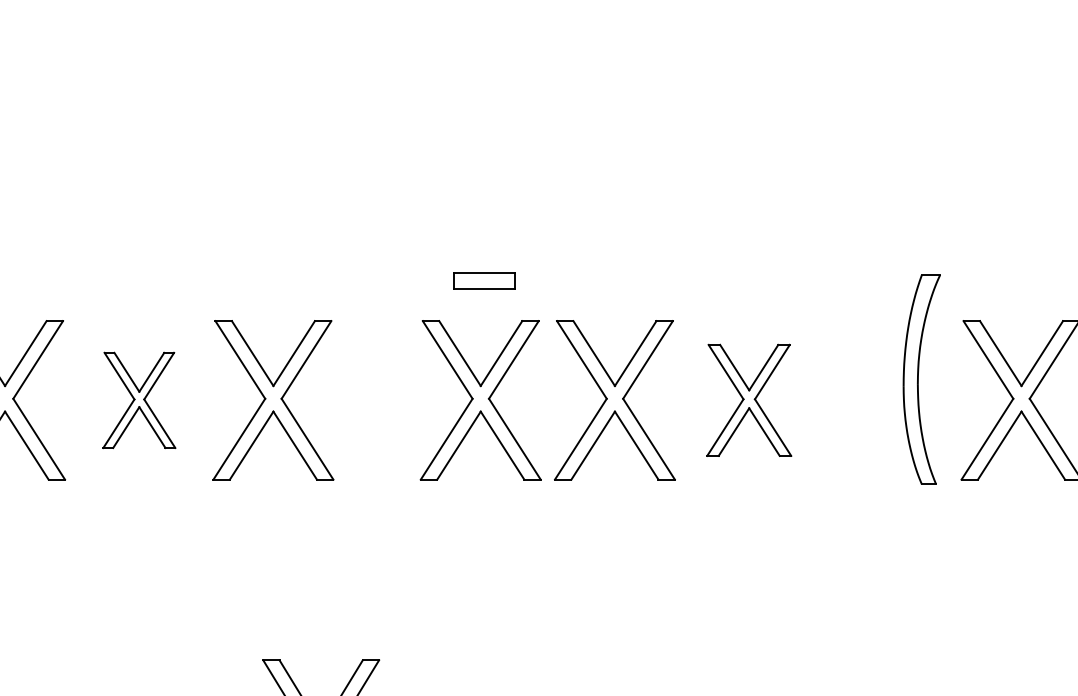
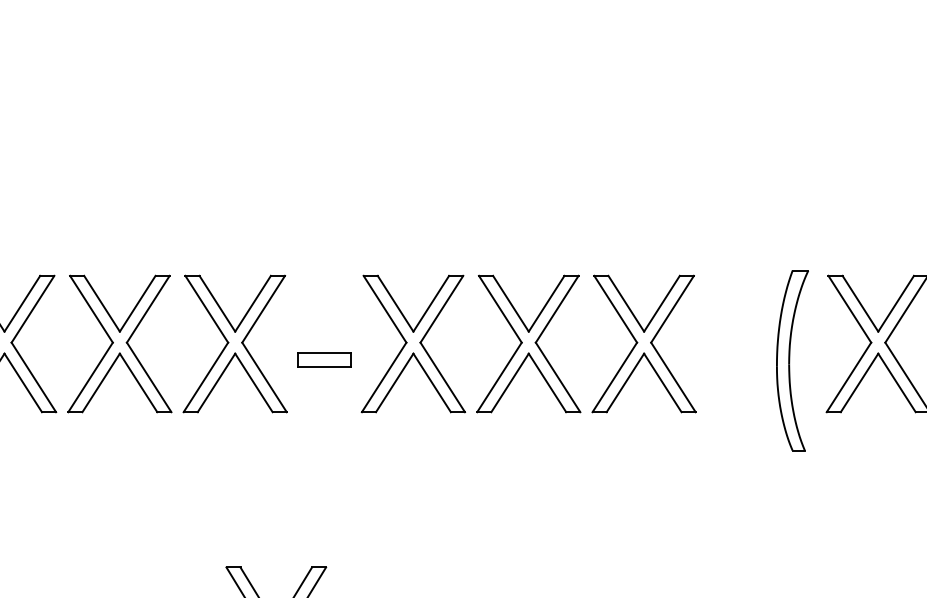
part: (484, 280) -> (324, 359), moved
part: (921, 379) -> (792, 360), moved
part: (139, 400) -> (120, 344), size x1.67
part: (749, 400) -> (644, 344), size x1.43

